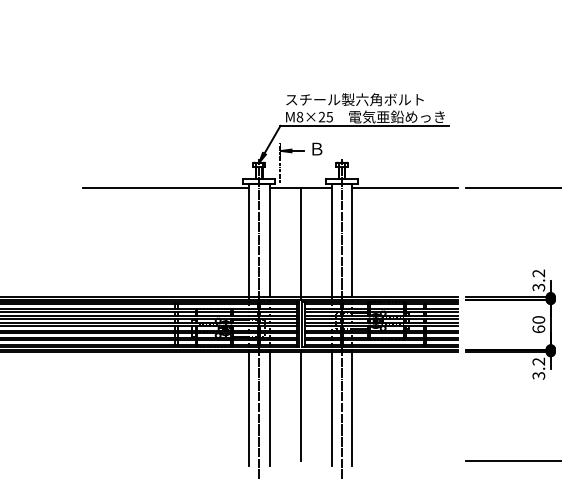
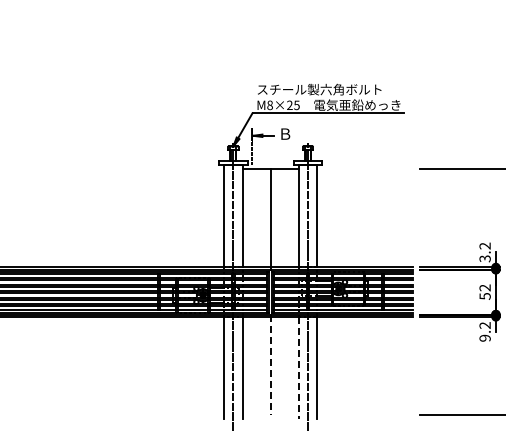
line: (166, 188) -> (149, 169), removed
line: (404, 188) -> (364, 169), removed
text: (538, 323) -> (484, 291), 60 -> 52
text: (538, 375) -> (484, 337), 3.2 -> 9.2
line: (300, 406) -> (270, 365), solid -> dashed
line: (331, 409) -> (298, 368), solid -> dashed

